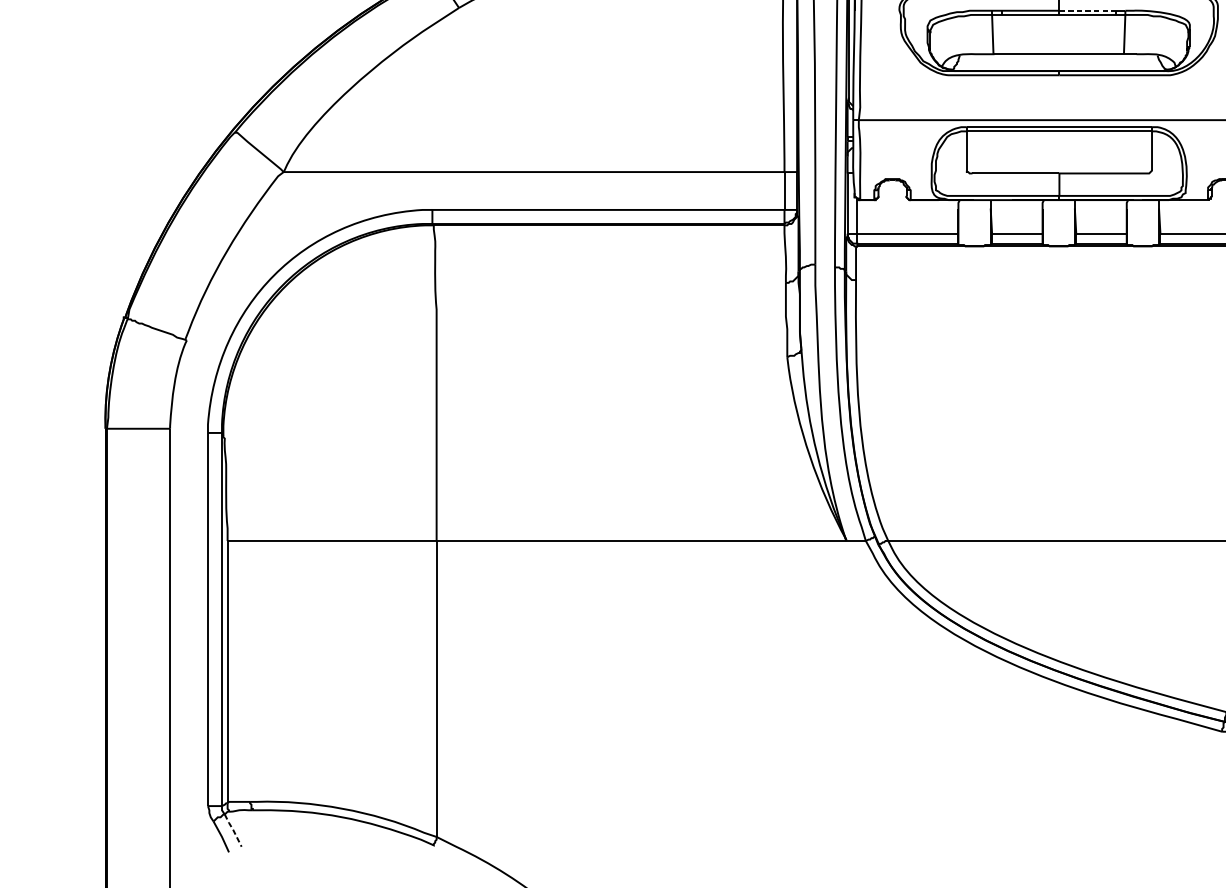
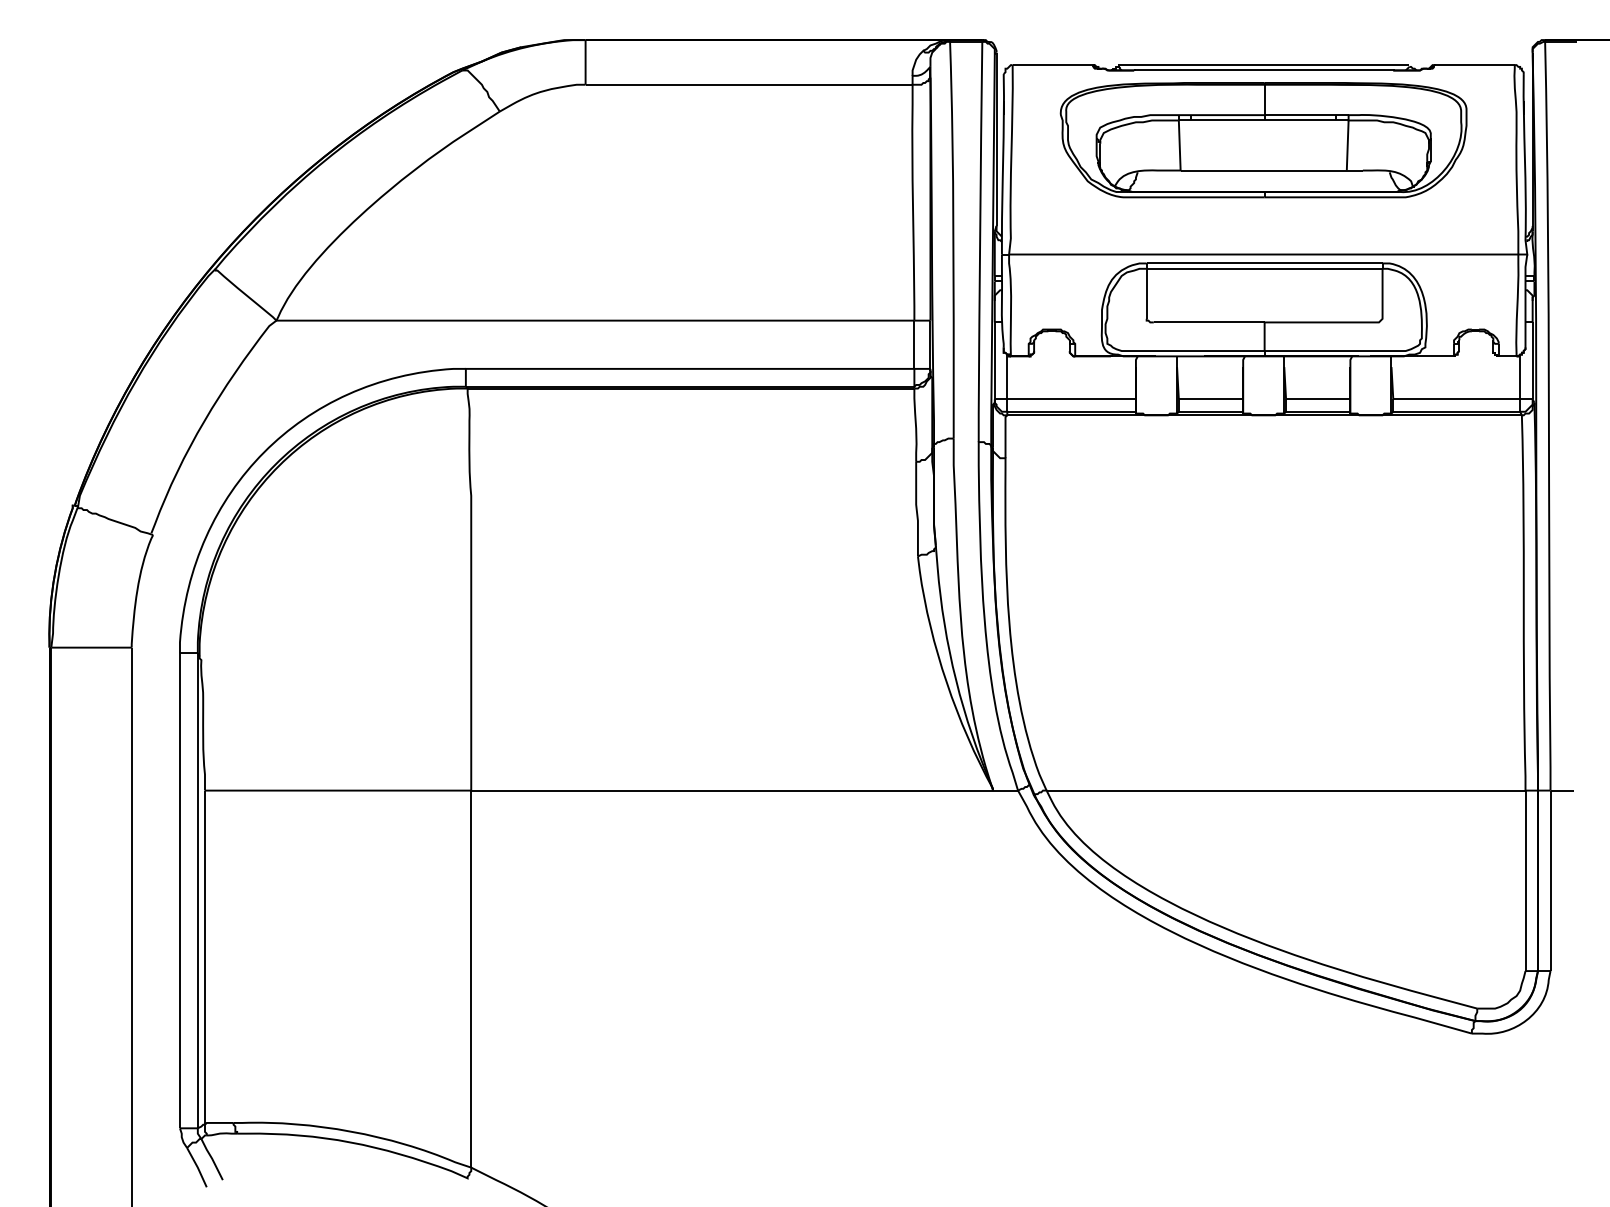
line: (1087, 11) -> (1300, 115), dashed -> solid
line: (233, 829) -> (212, 1158), dashed -> solid

